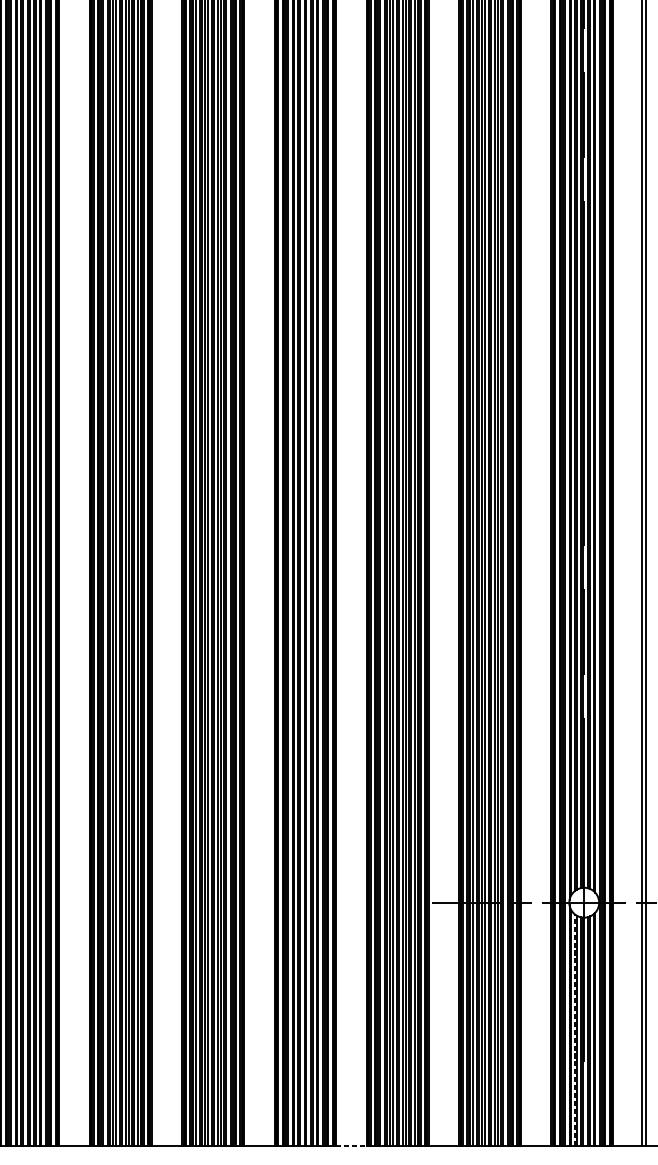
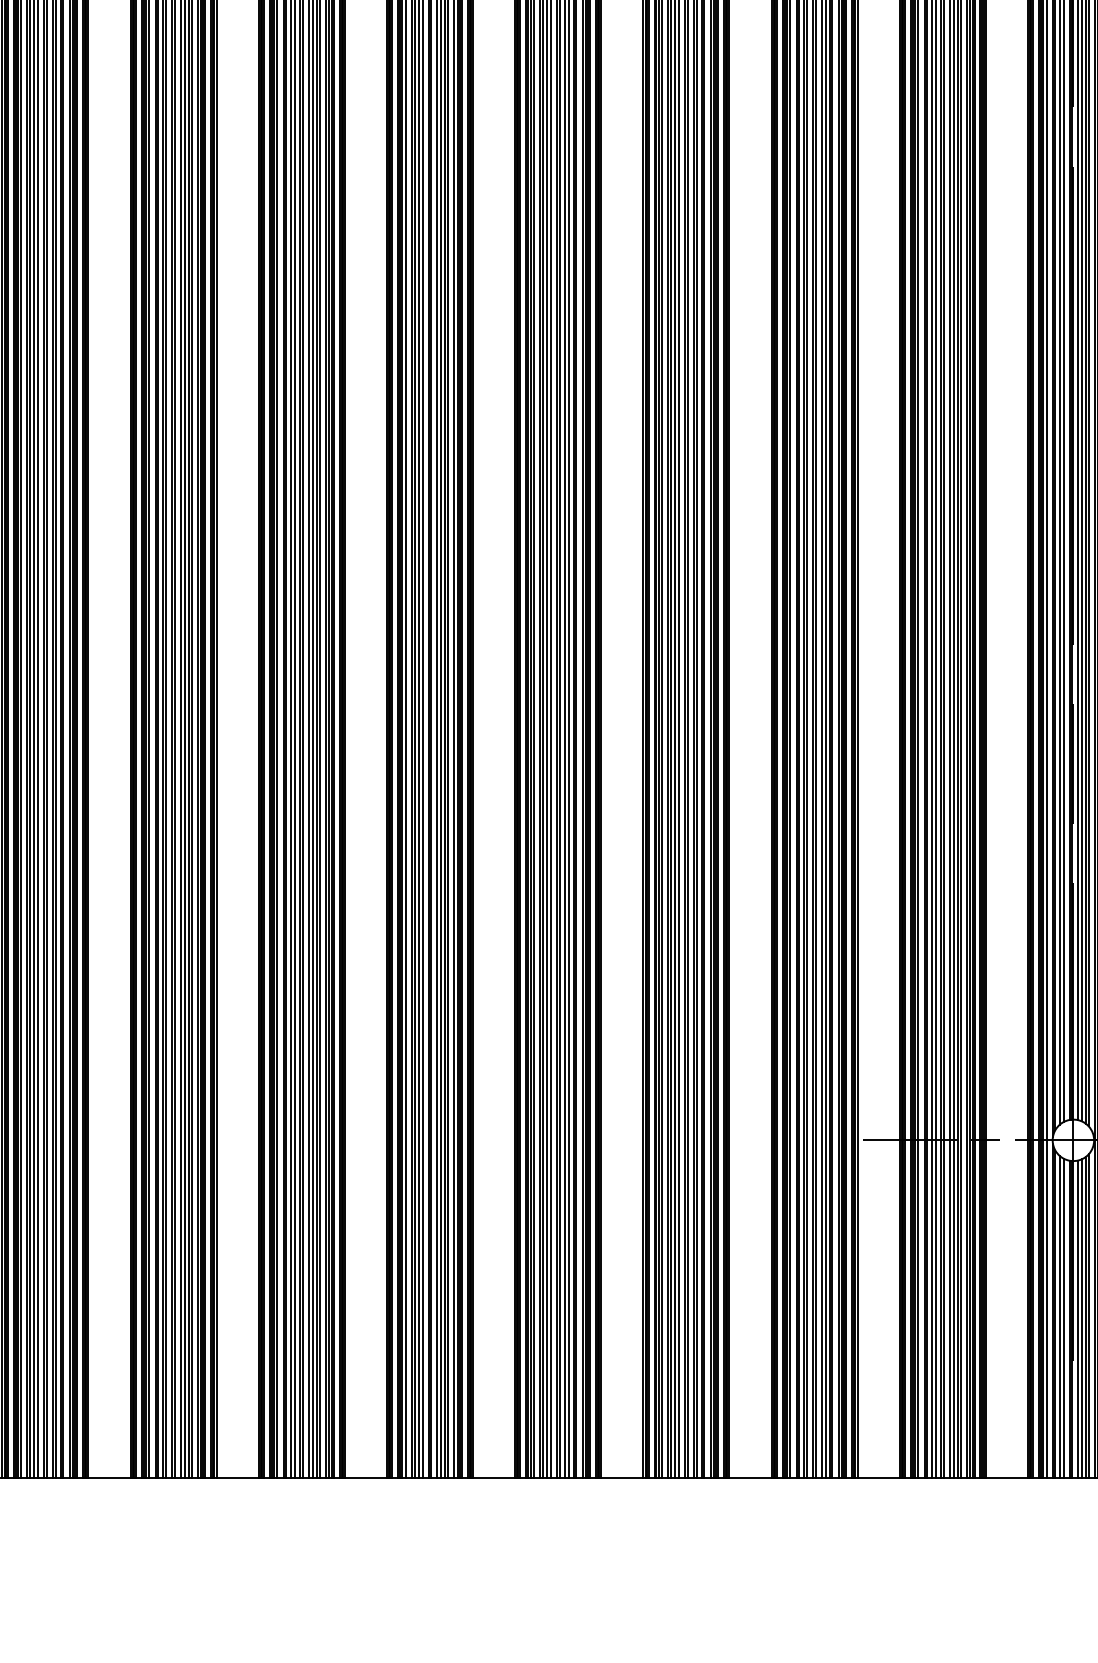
line: (574, 1029) -> (1059, 1316), dashed -> solid
line: (351, 1145) -> (750, 1477), dashed -> solid

